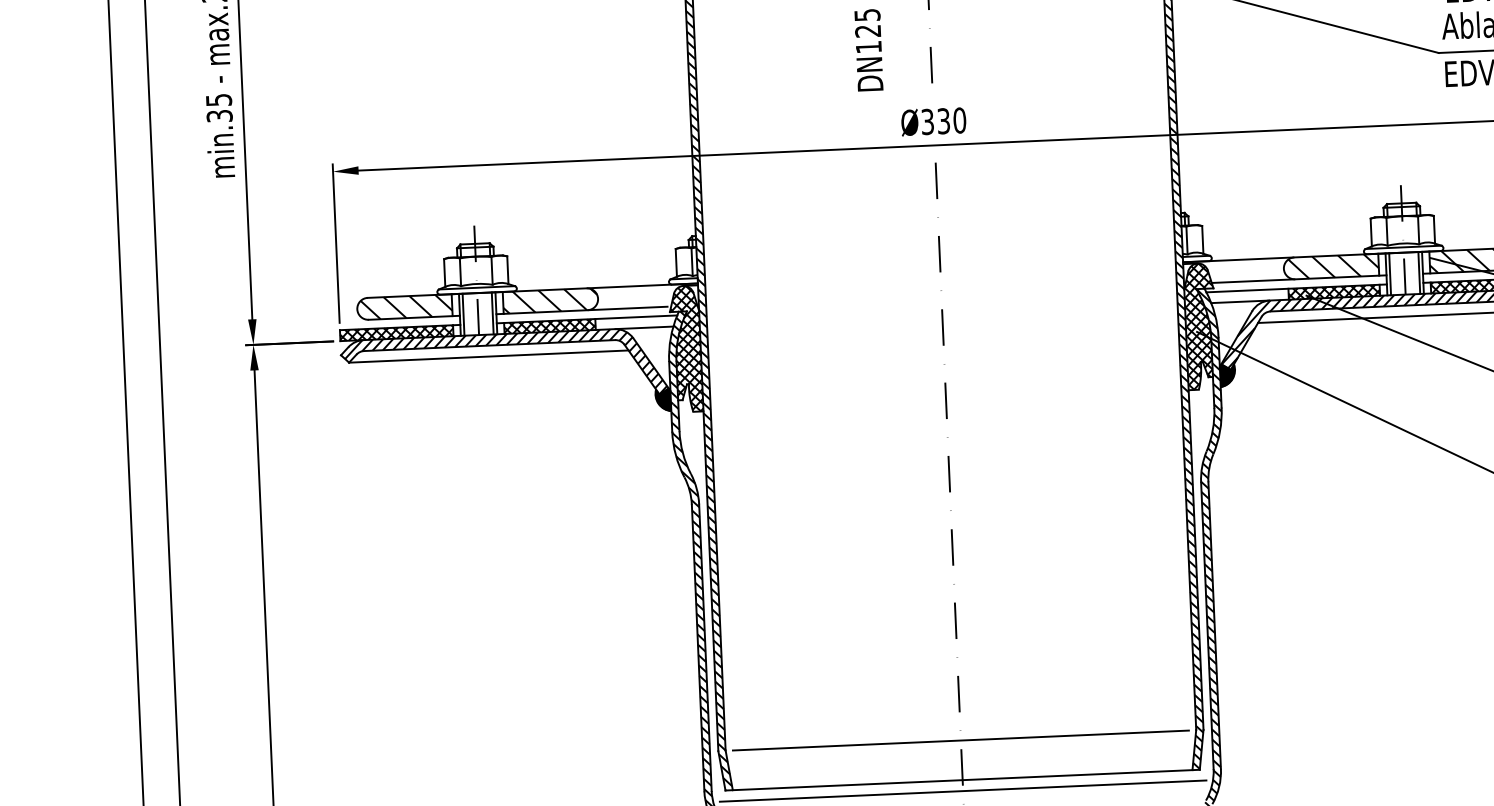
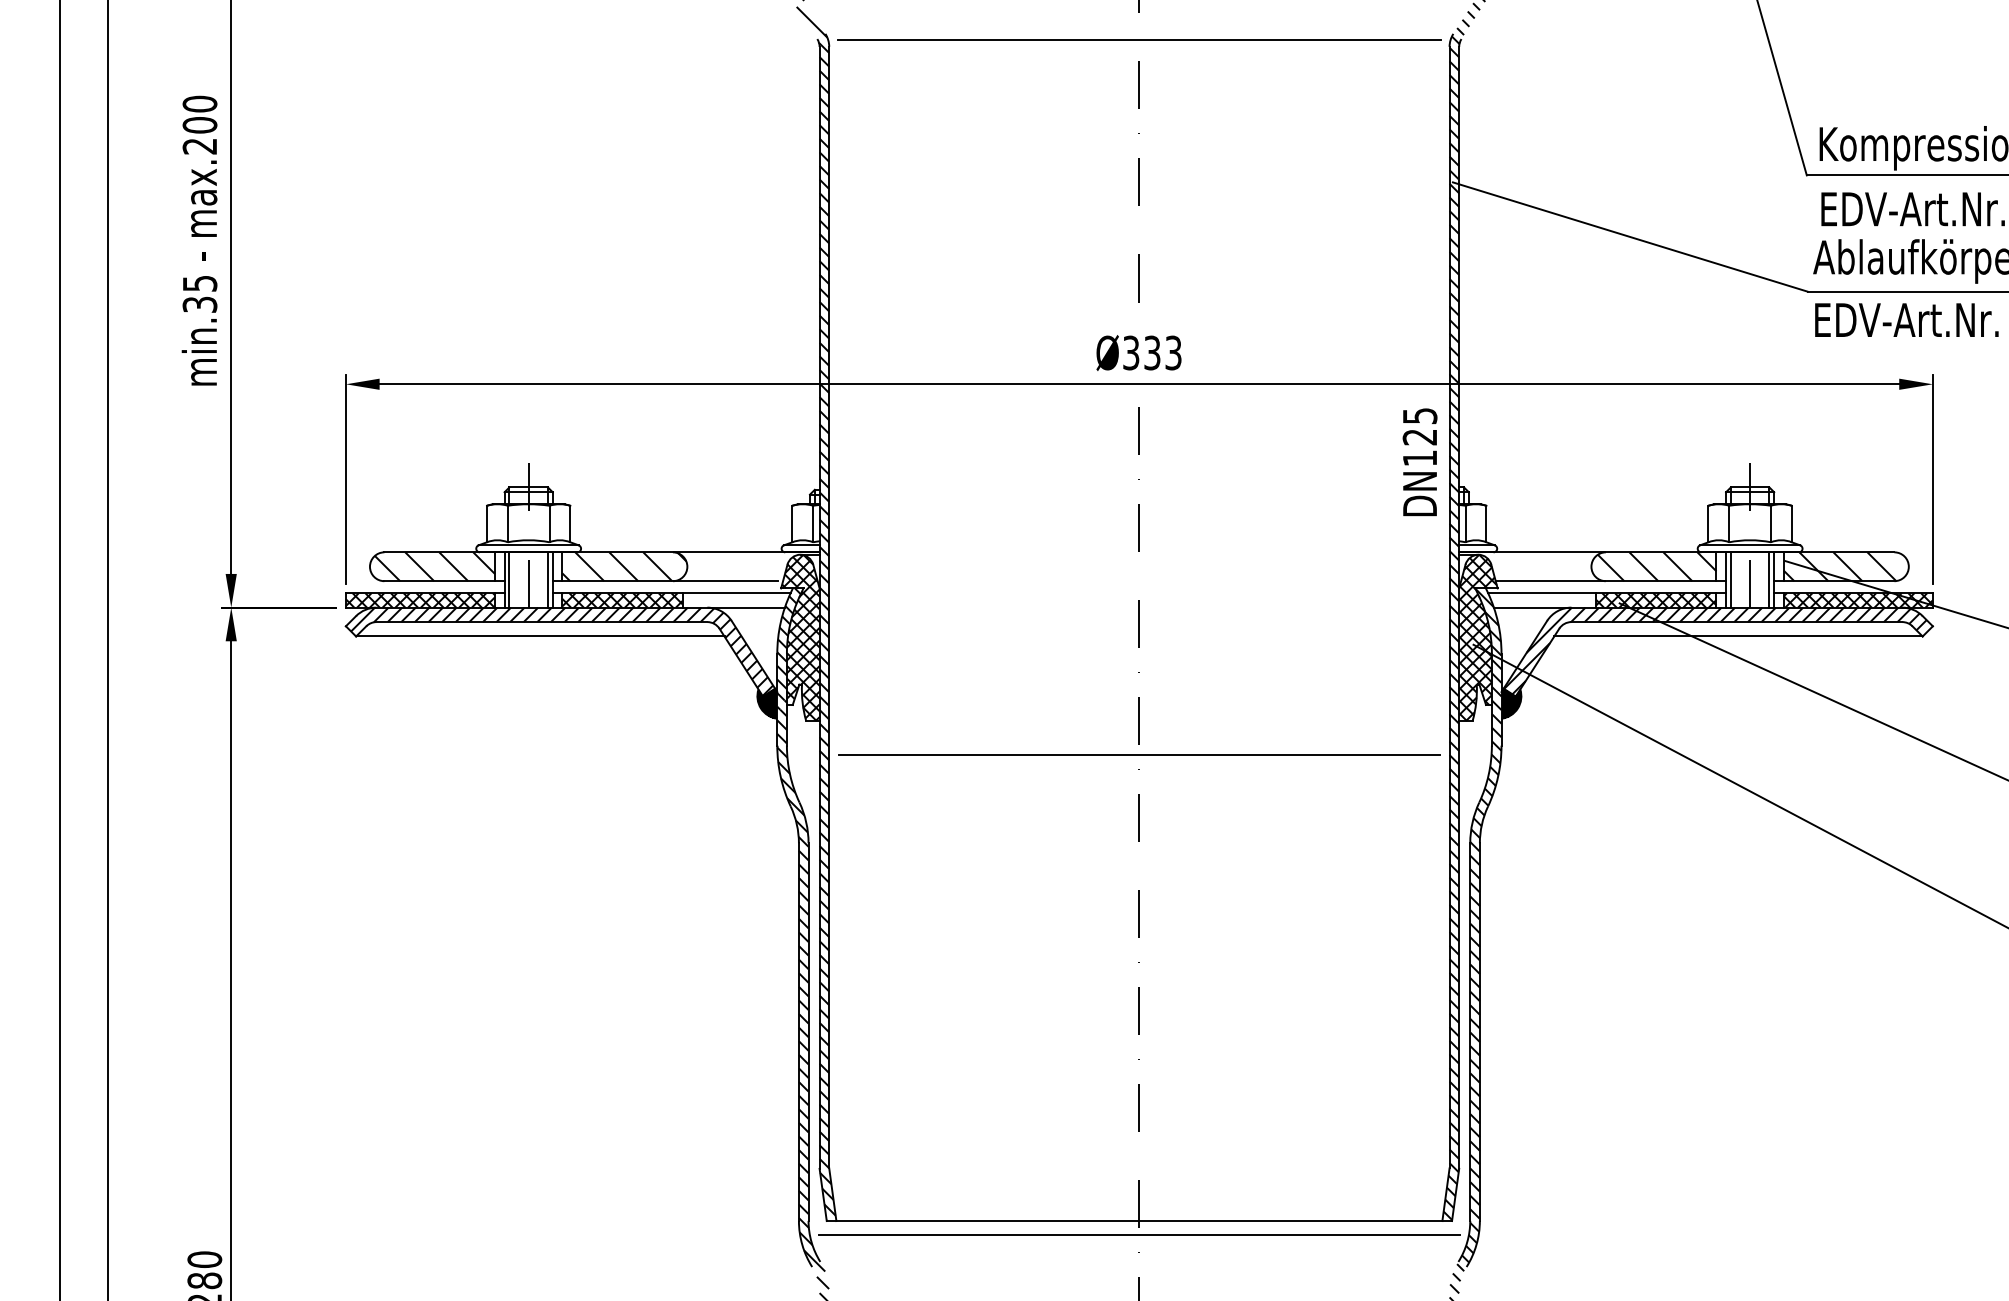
text: (868, 50) -> (1419, 462), moved
text: (959, 120) -> (1173, 352), Ø330 -> Ø333
line: (960, 740) -> (1139, 754), moved

